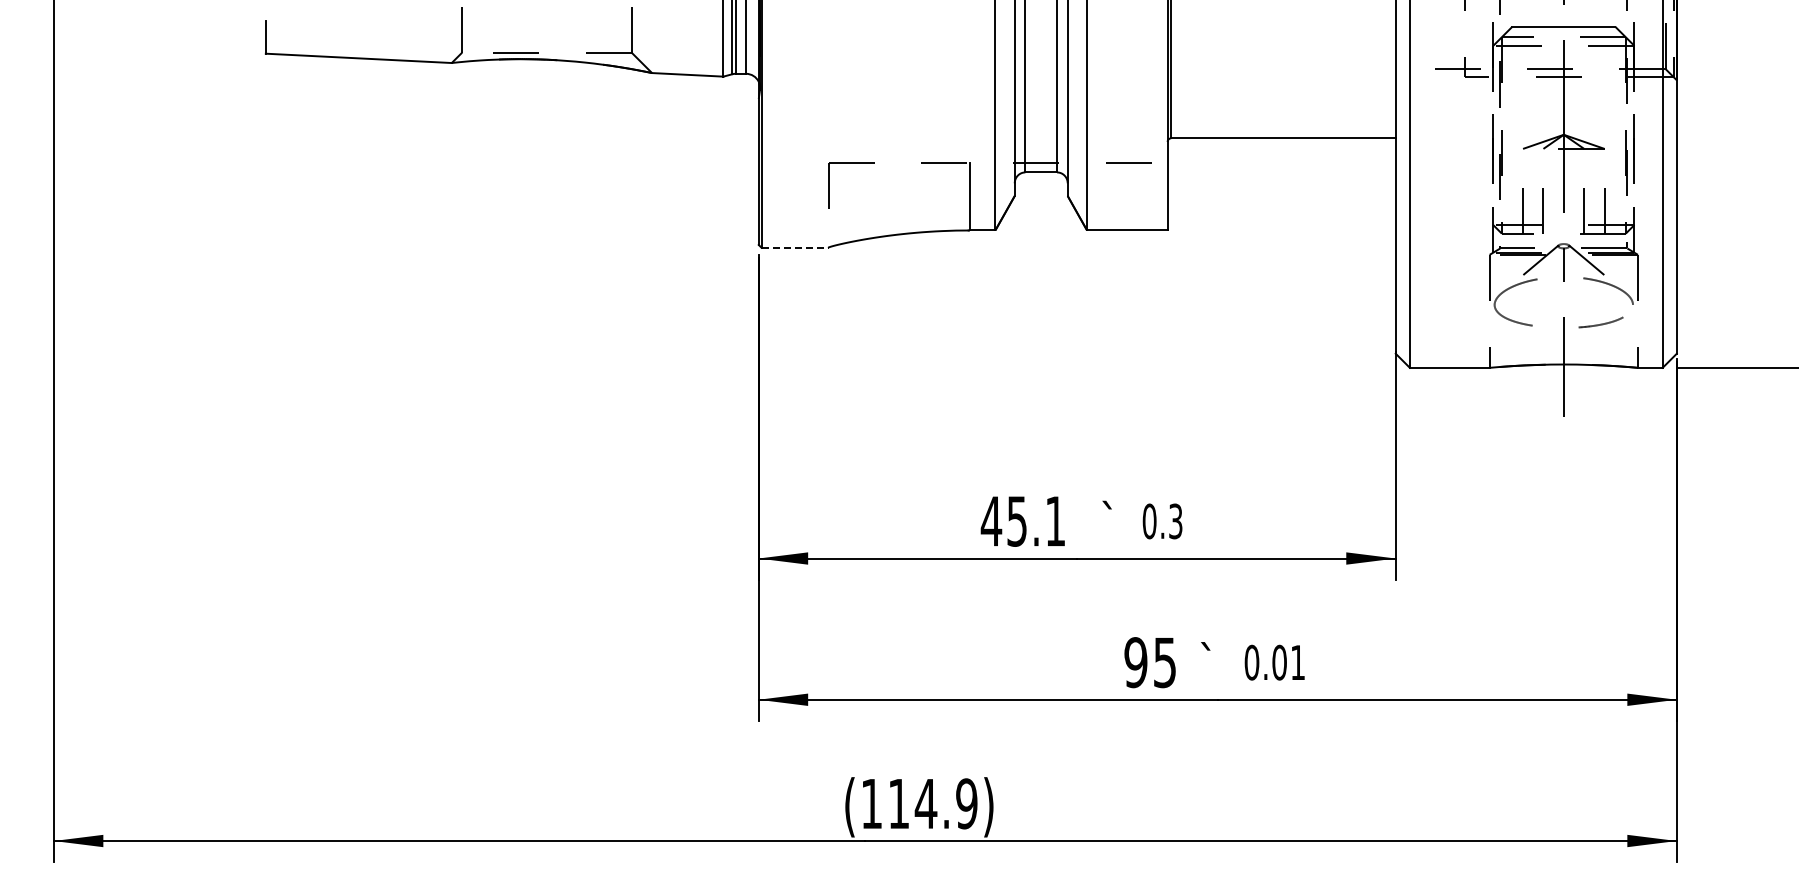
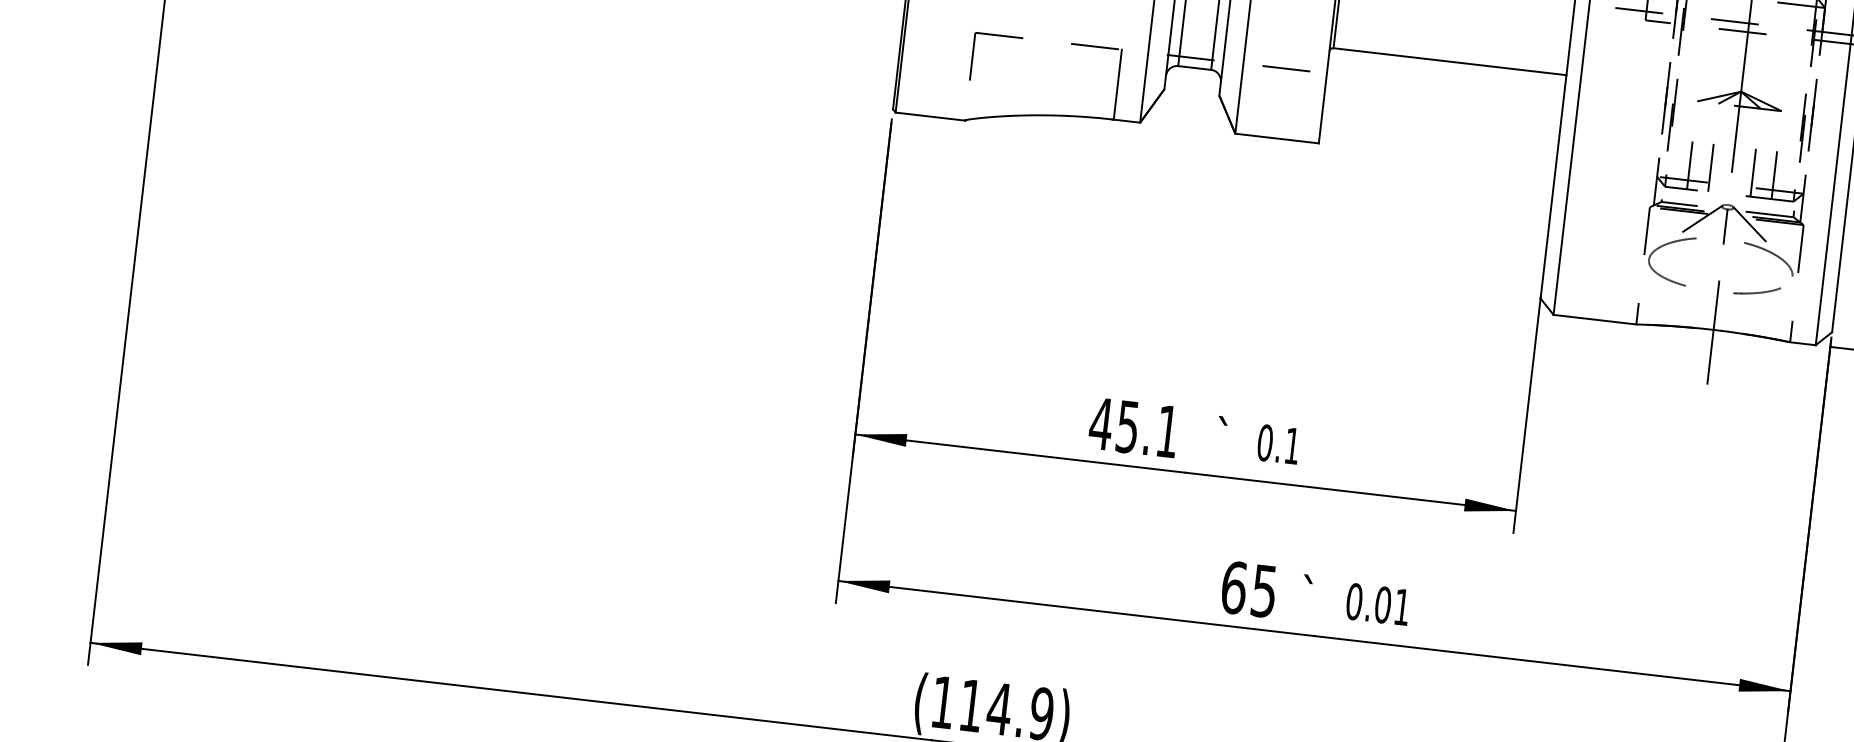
line: (795, 247) -> (930, 116), dashed -> solid
text: (1175, 521) -> (1292, 446), 0.3 -> 0.1
text: (1135, 662) -> (1233, 587), 95 -> 65

